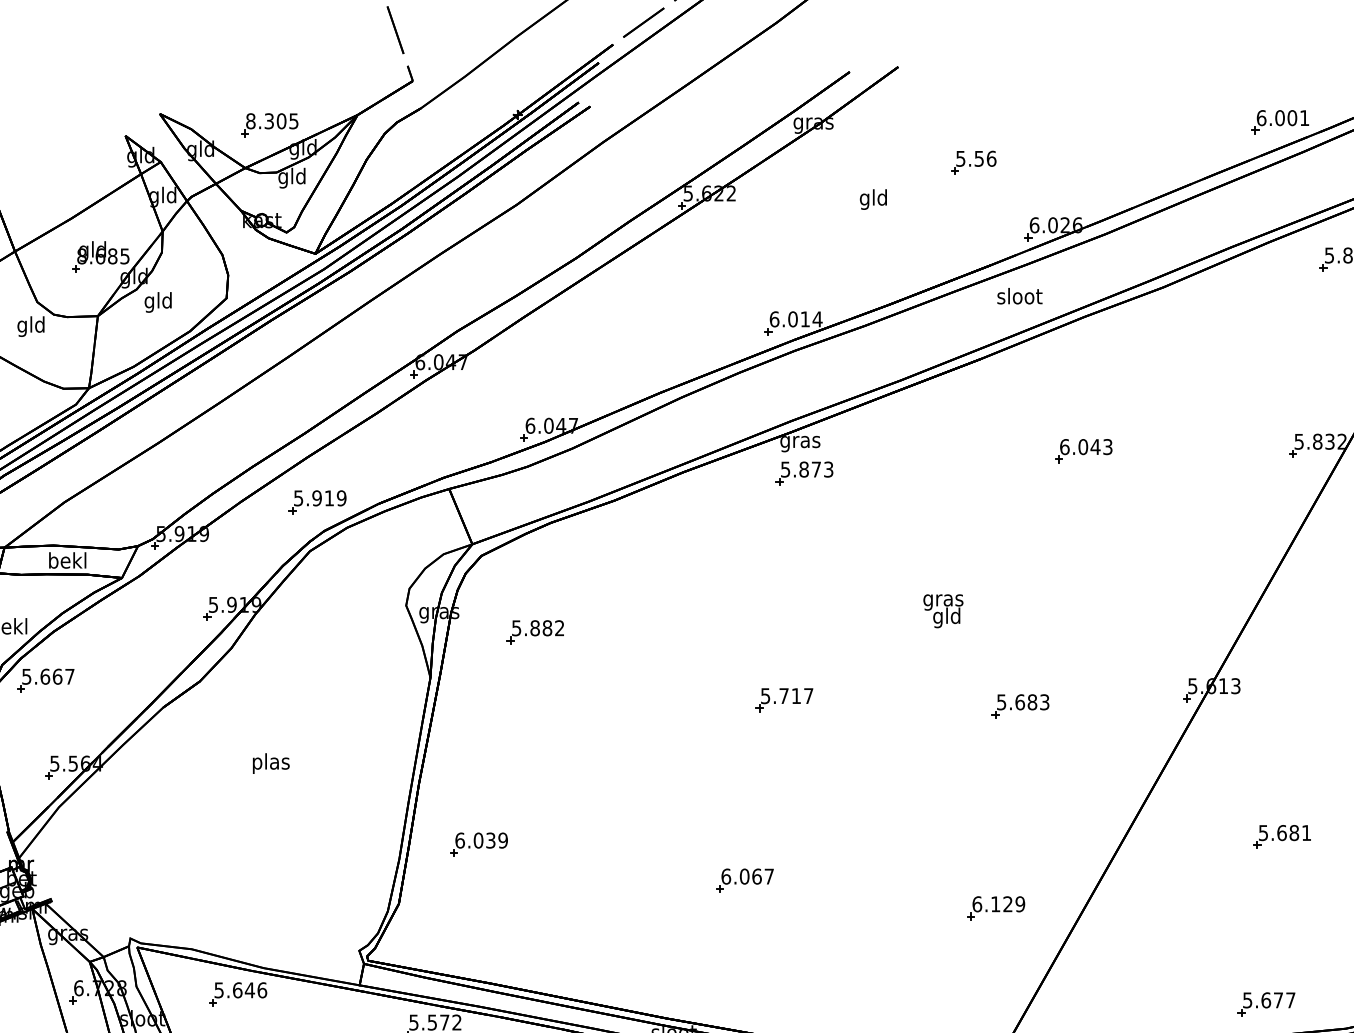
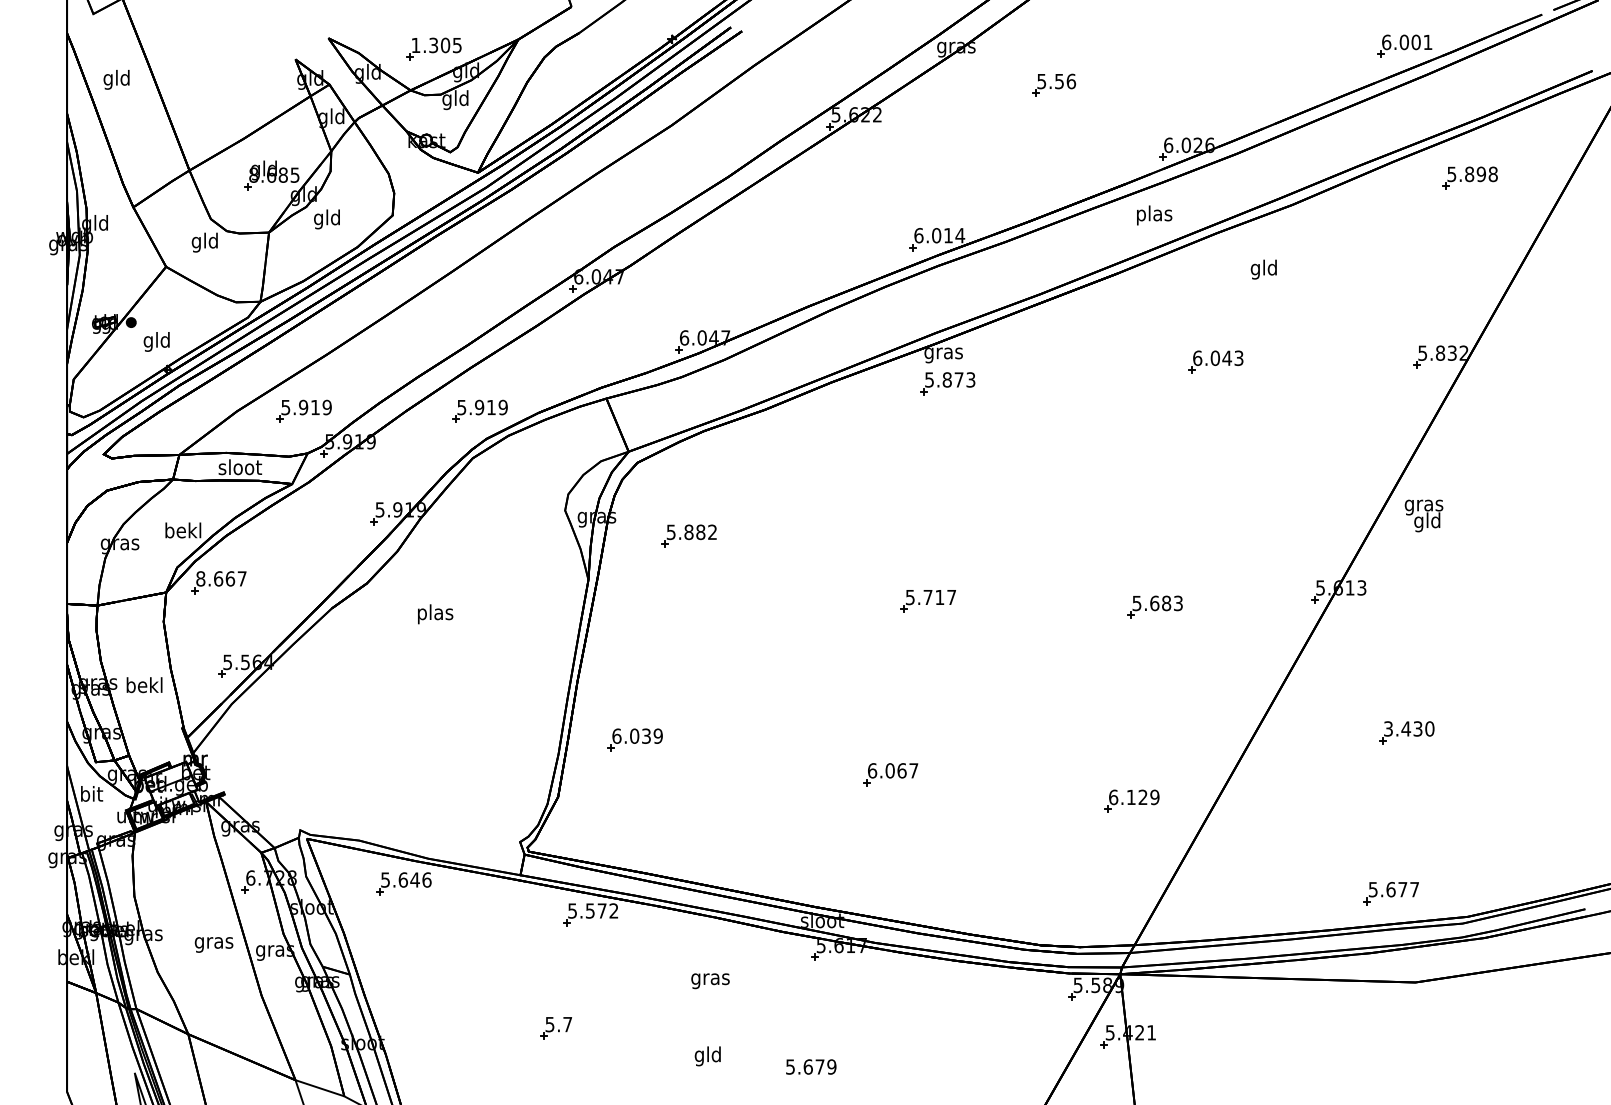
text: (250, 121) -> (415, 45), 8.305 -> 1.305
part: (974, 161) -> (1054, 84), moved
text: (873, 199) -> (1263, 269), moved
text: (1019, 298) -> (1154, 215), sloot -> plas
part: (133, 501) -> (303, 410), added
text: (68, 560) -> (240, 467), bekl -> sloot
text: (942, 610) -> (1423, 515), moved
text: (26, 676) -> (200, 578), 5.667 -> 8.667
text: (271, 763) -> (435, 614), moved
text: (1285, 832) -> (1409, 728), 5.681 -> 3.430

